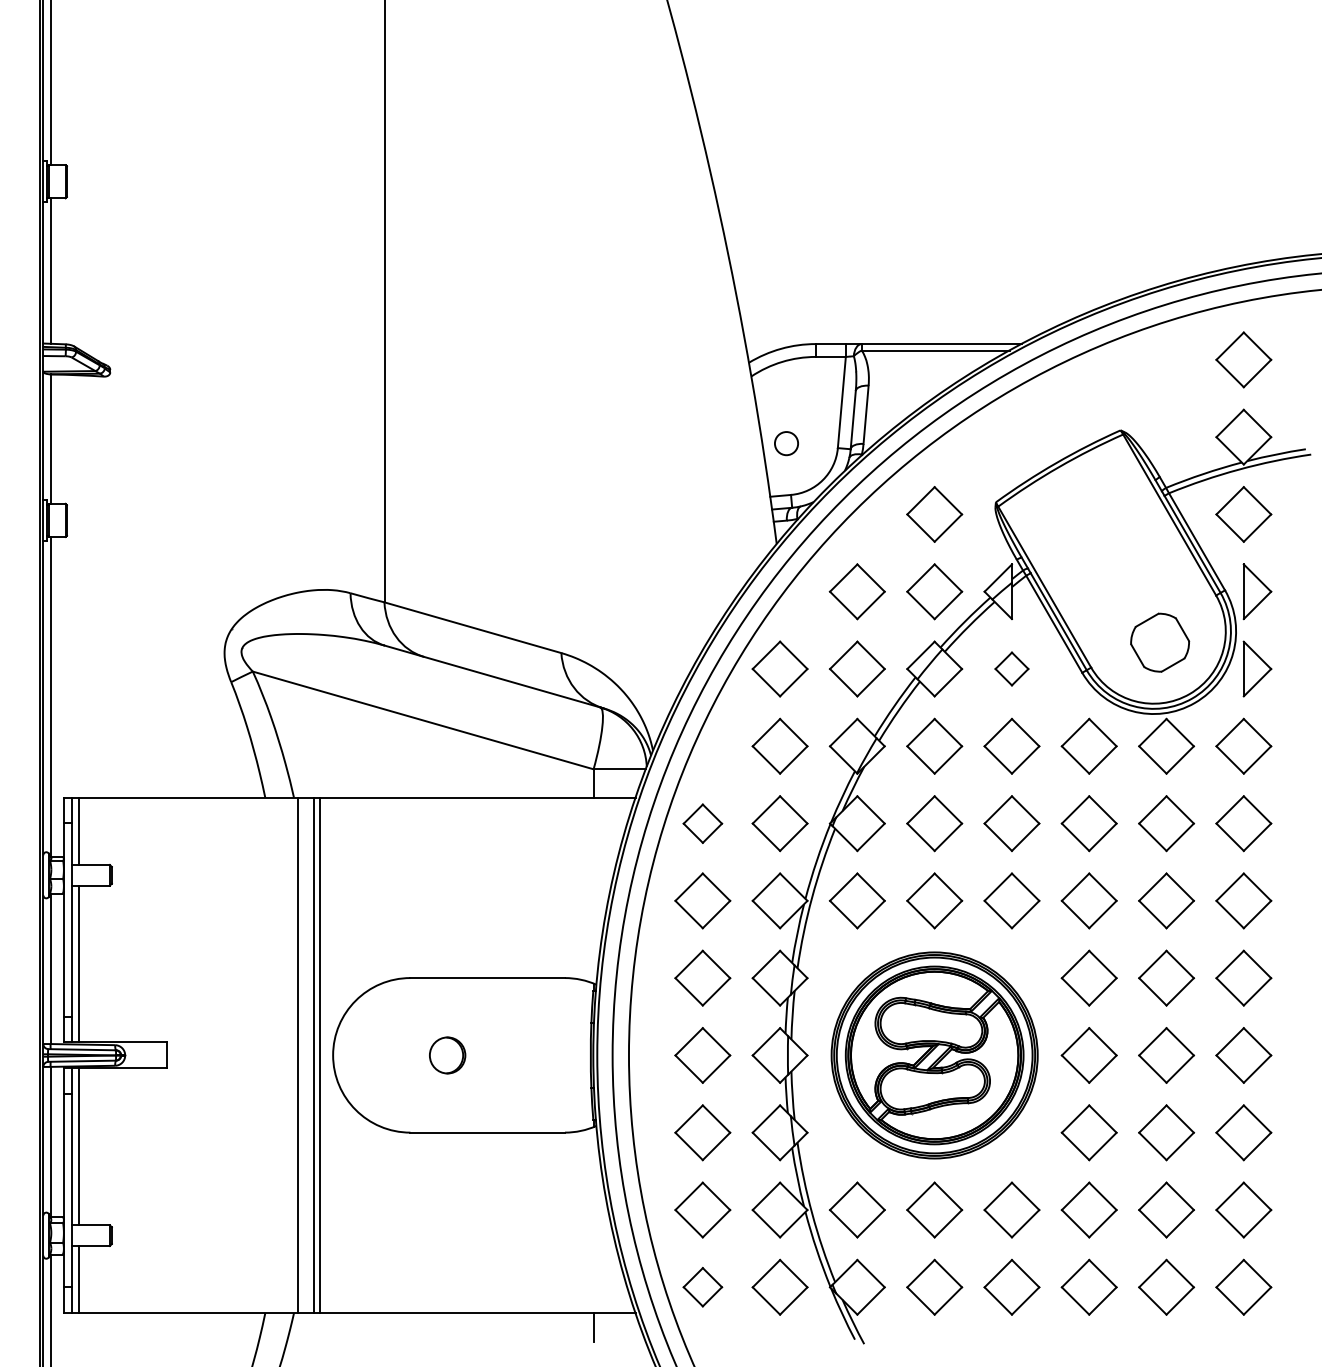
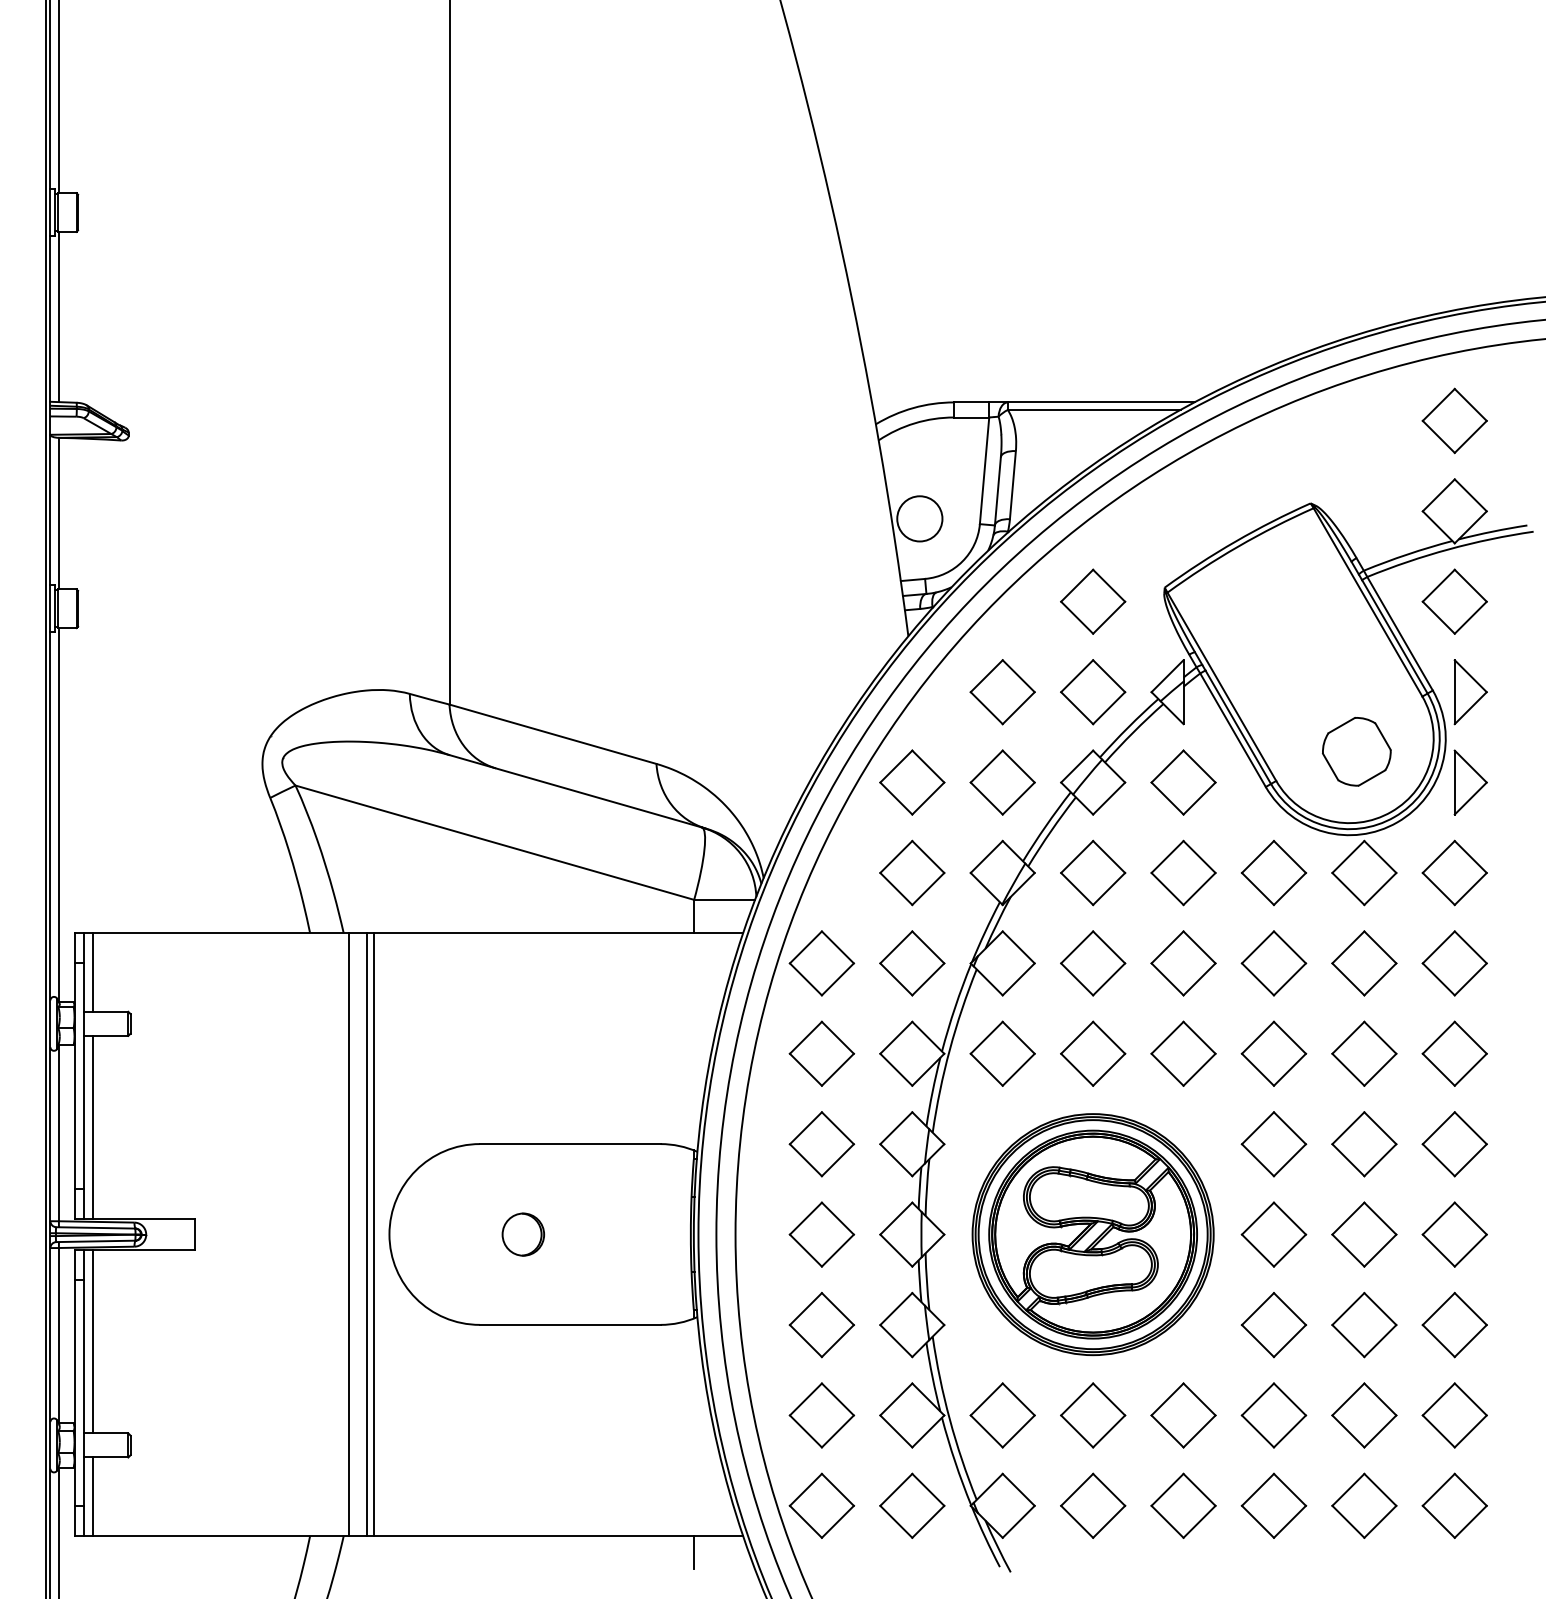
circle: (786, 443) -> (919, 518), size x1.67
part: (1011, 668) -> (1183, 781), size x1.67
part: (702, 823) -> (821, 963), size x1.43
part: (702, 1286) -> (821, 1504), size x1.43

